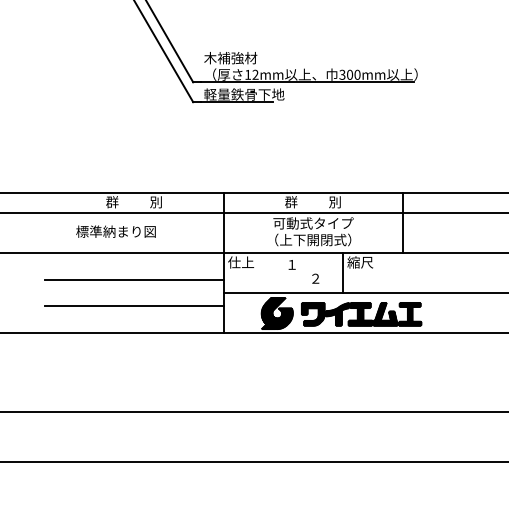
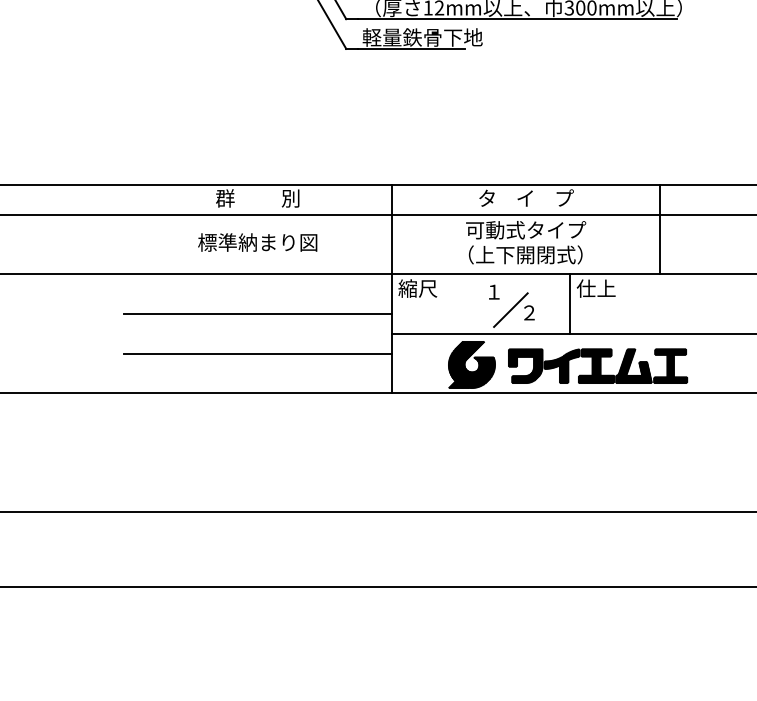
text: (313, 202) -> (526, 198), 群          別 -> タ    イ    プ
text: (115, 231) -> (256, 242), moved
text: (240, 262) -> (416, 288), 仕上 -> 縮尺
text: (360, 262) -> (596, 288), 縮尺 -> 仕上
line: (303, 276) -> (511, 309), added

